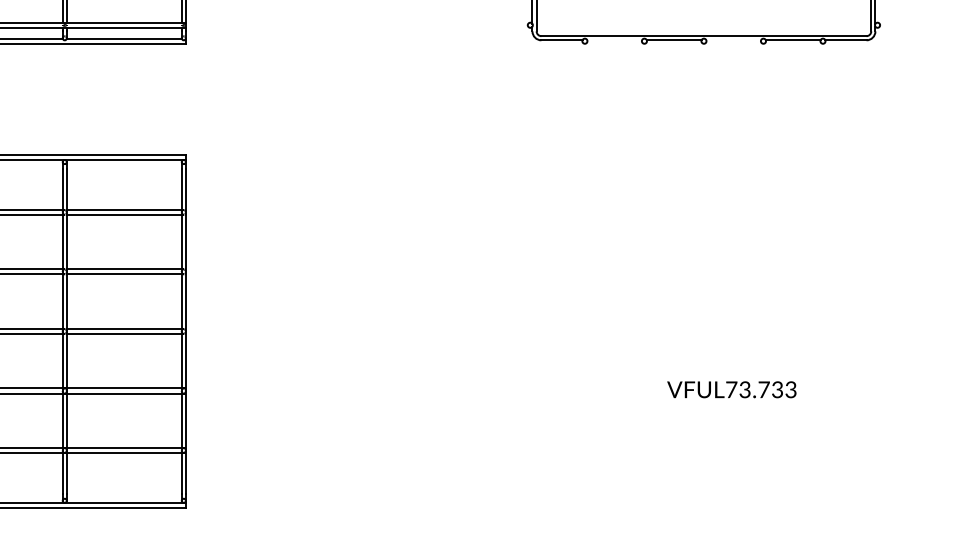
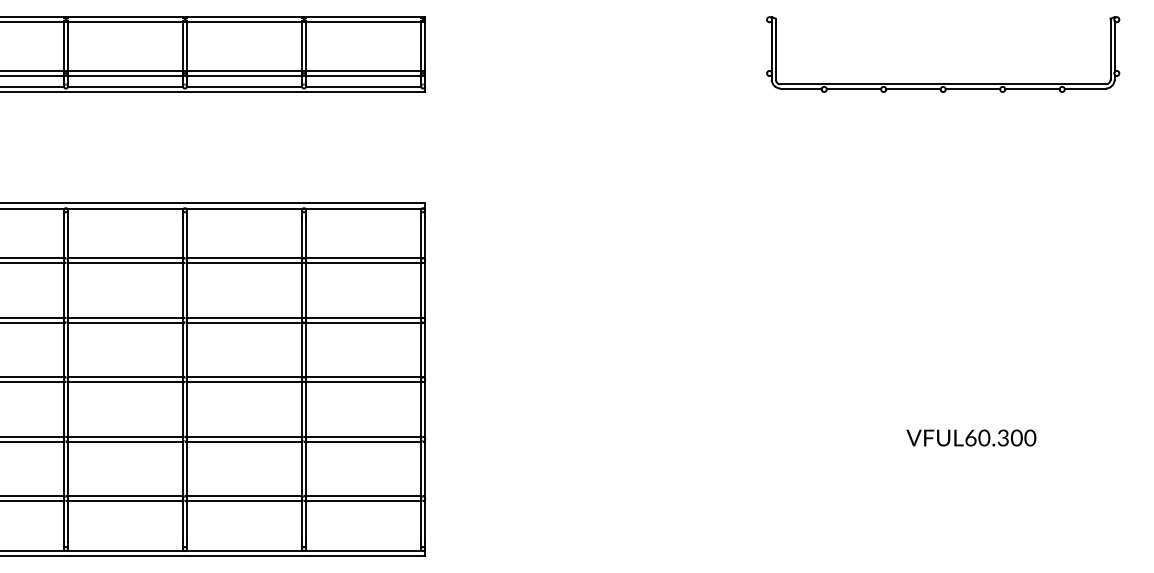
line: (614, 40) -> (853, 88), added
line: (733, 40) -> (972, 88), added
text: (761, 389) -> (1000, 437), VFUL73.733 -> VFUL60.300

